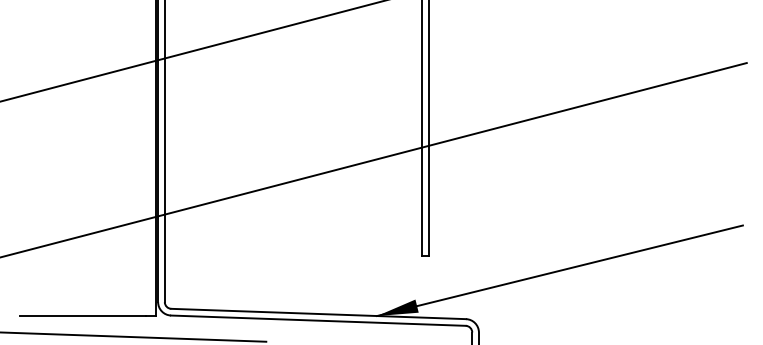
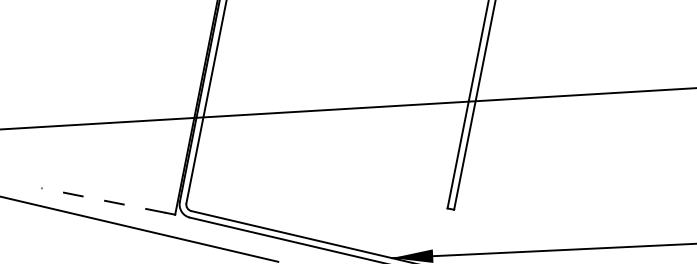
line: (82, 315) -> (103, 200), solid -> dashed

